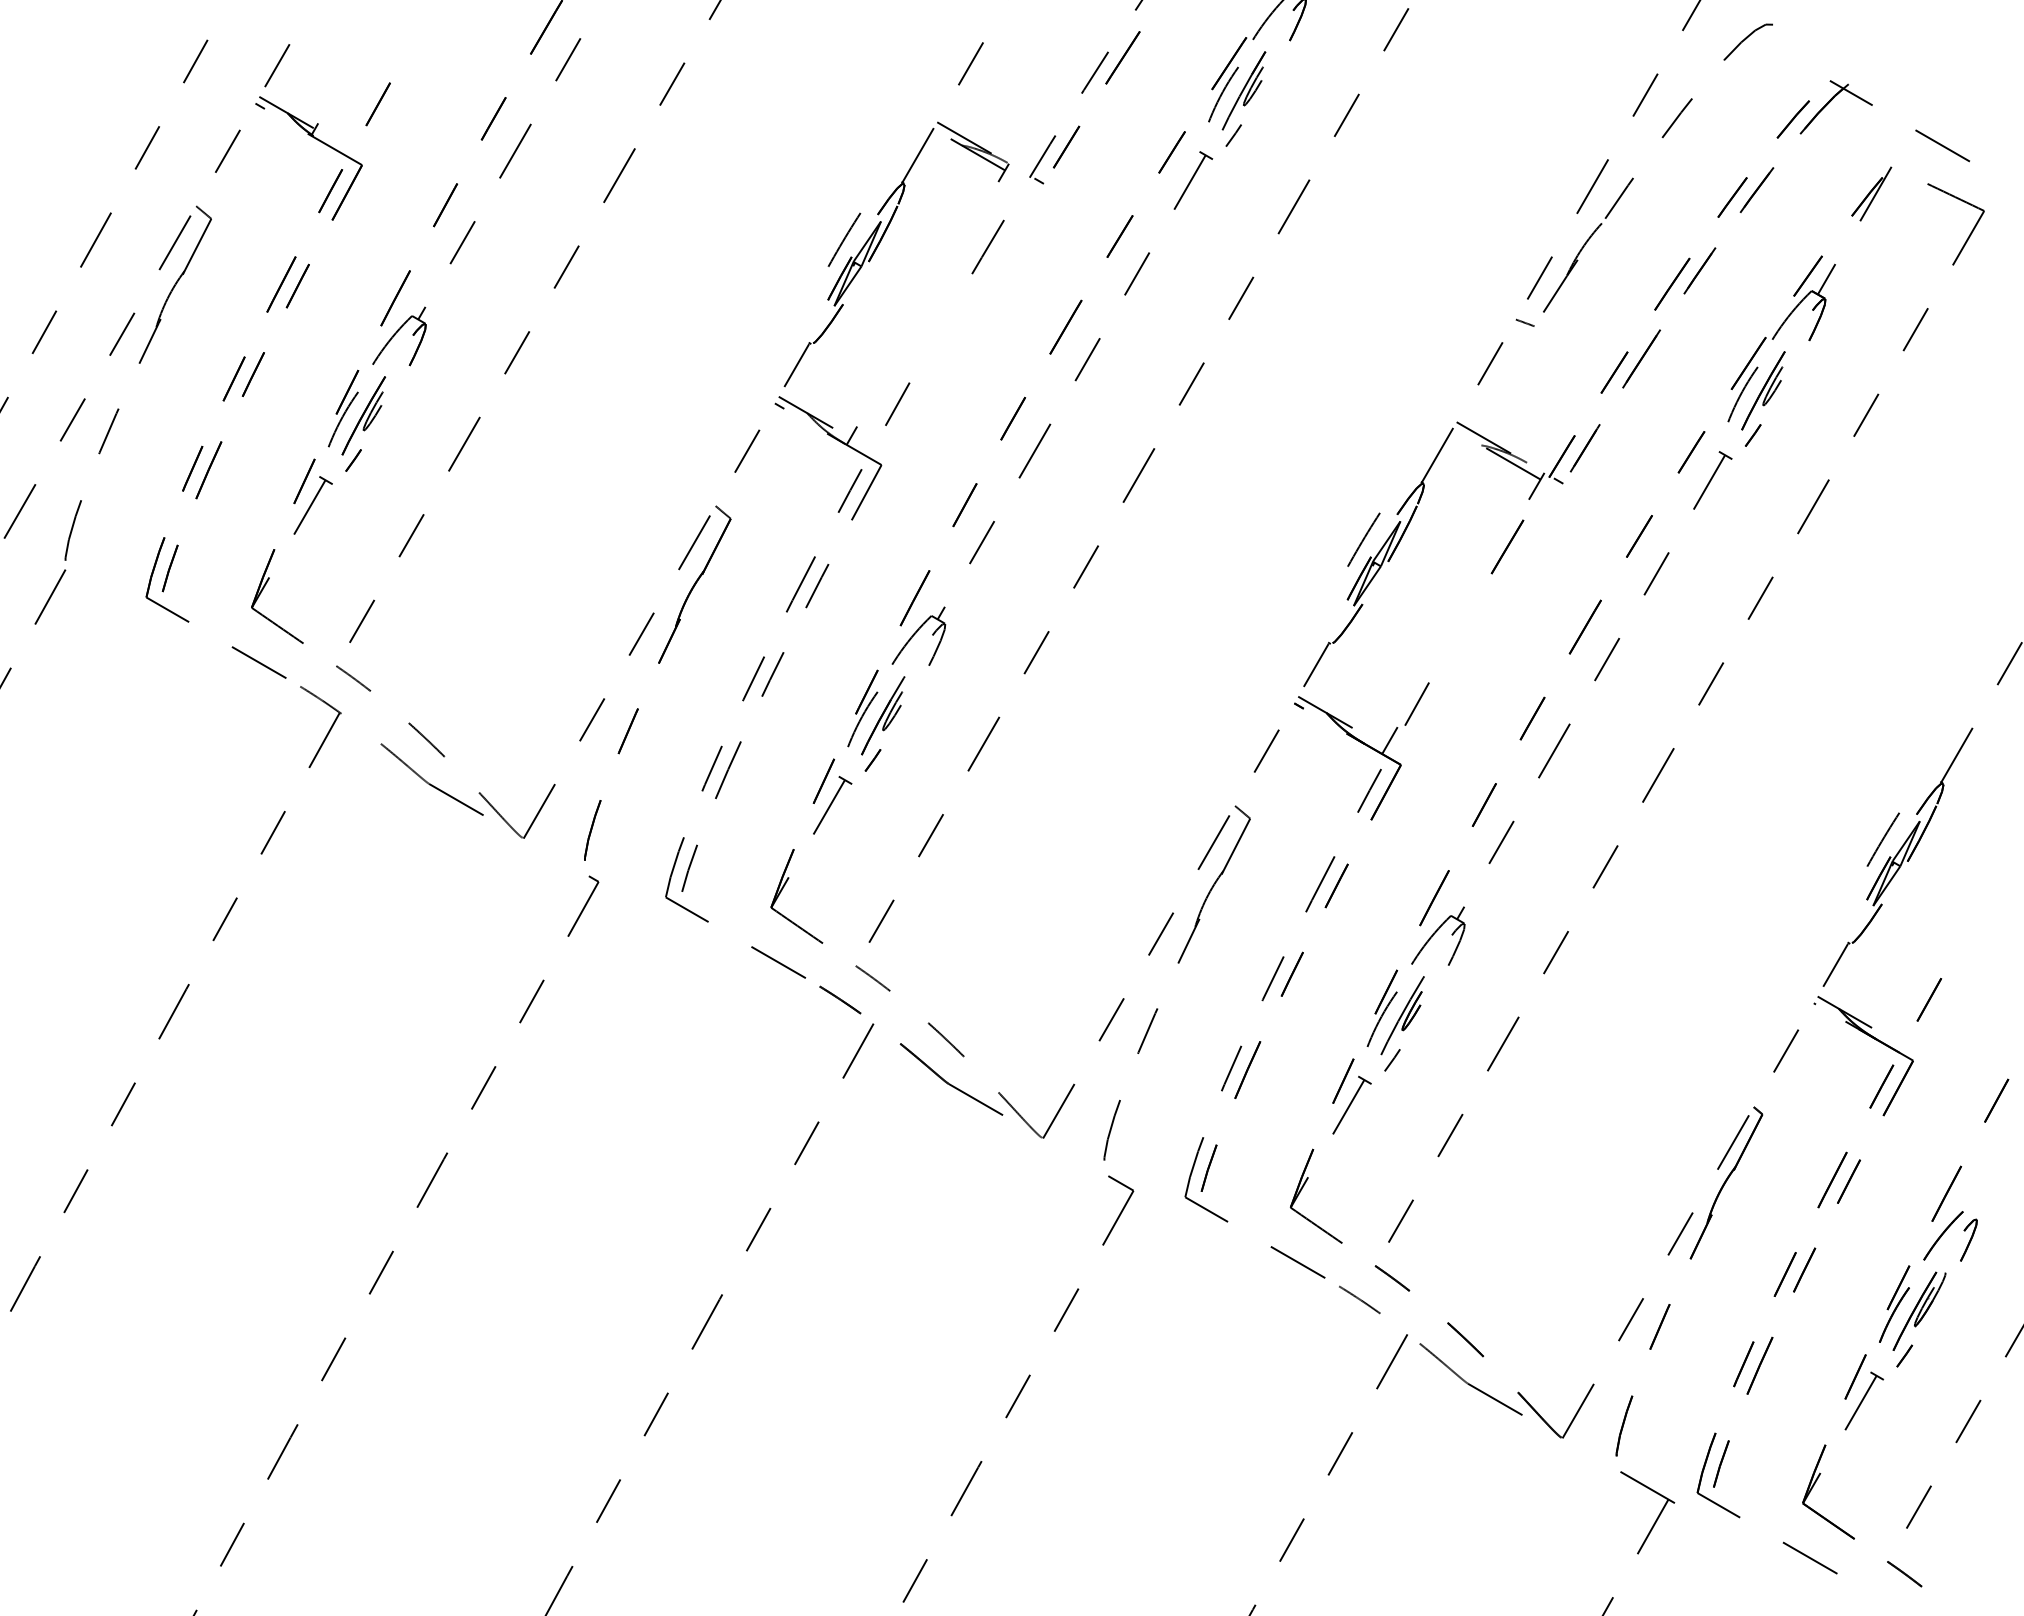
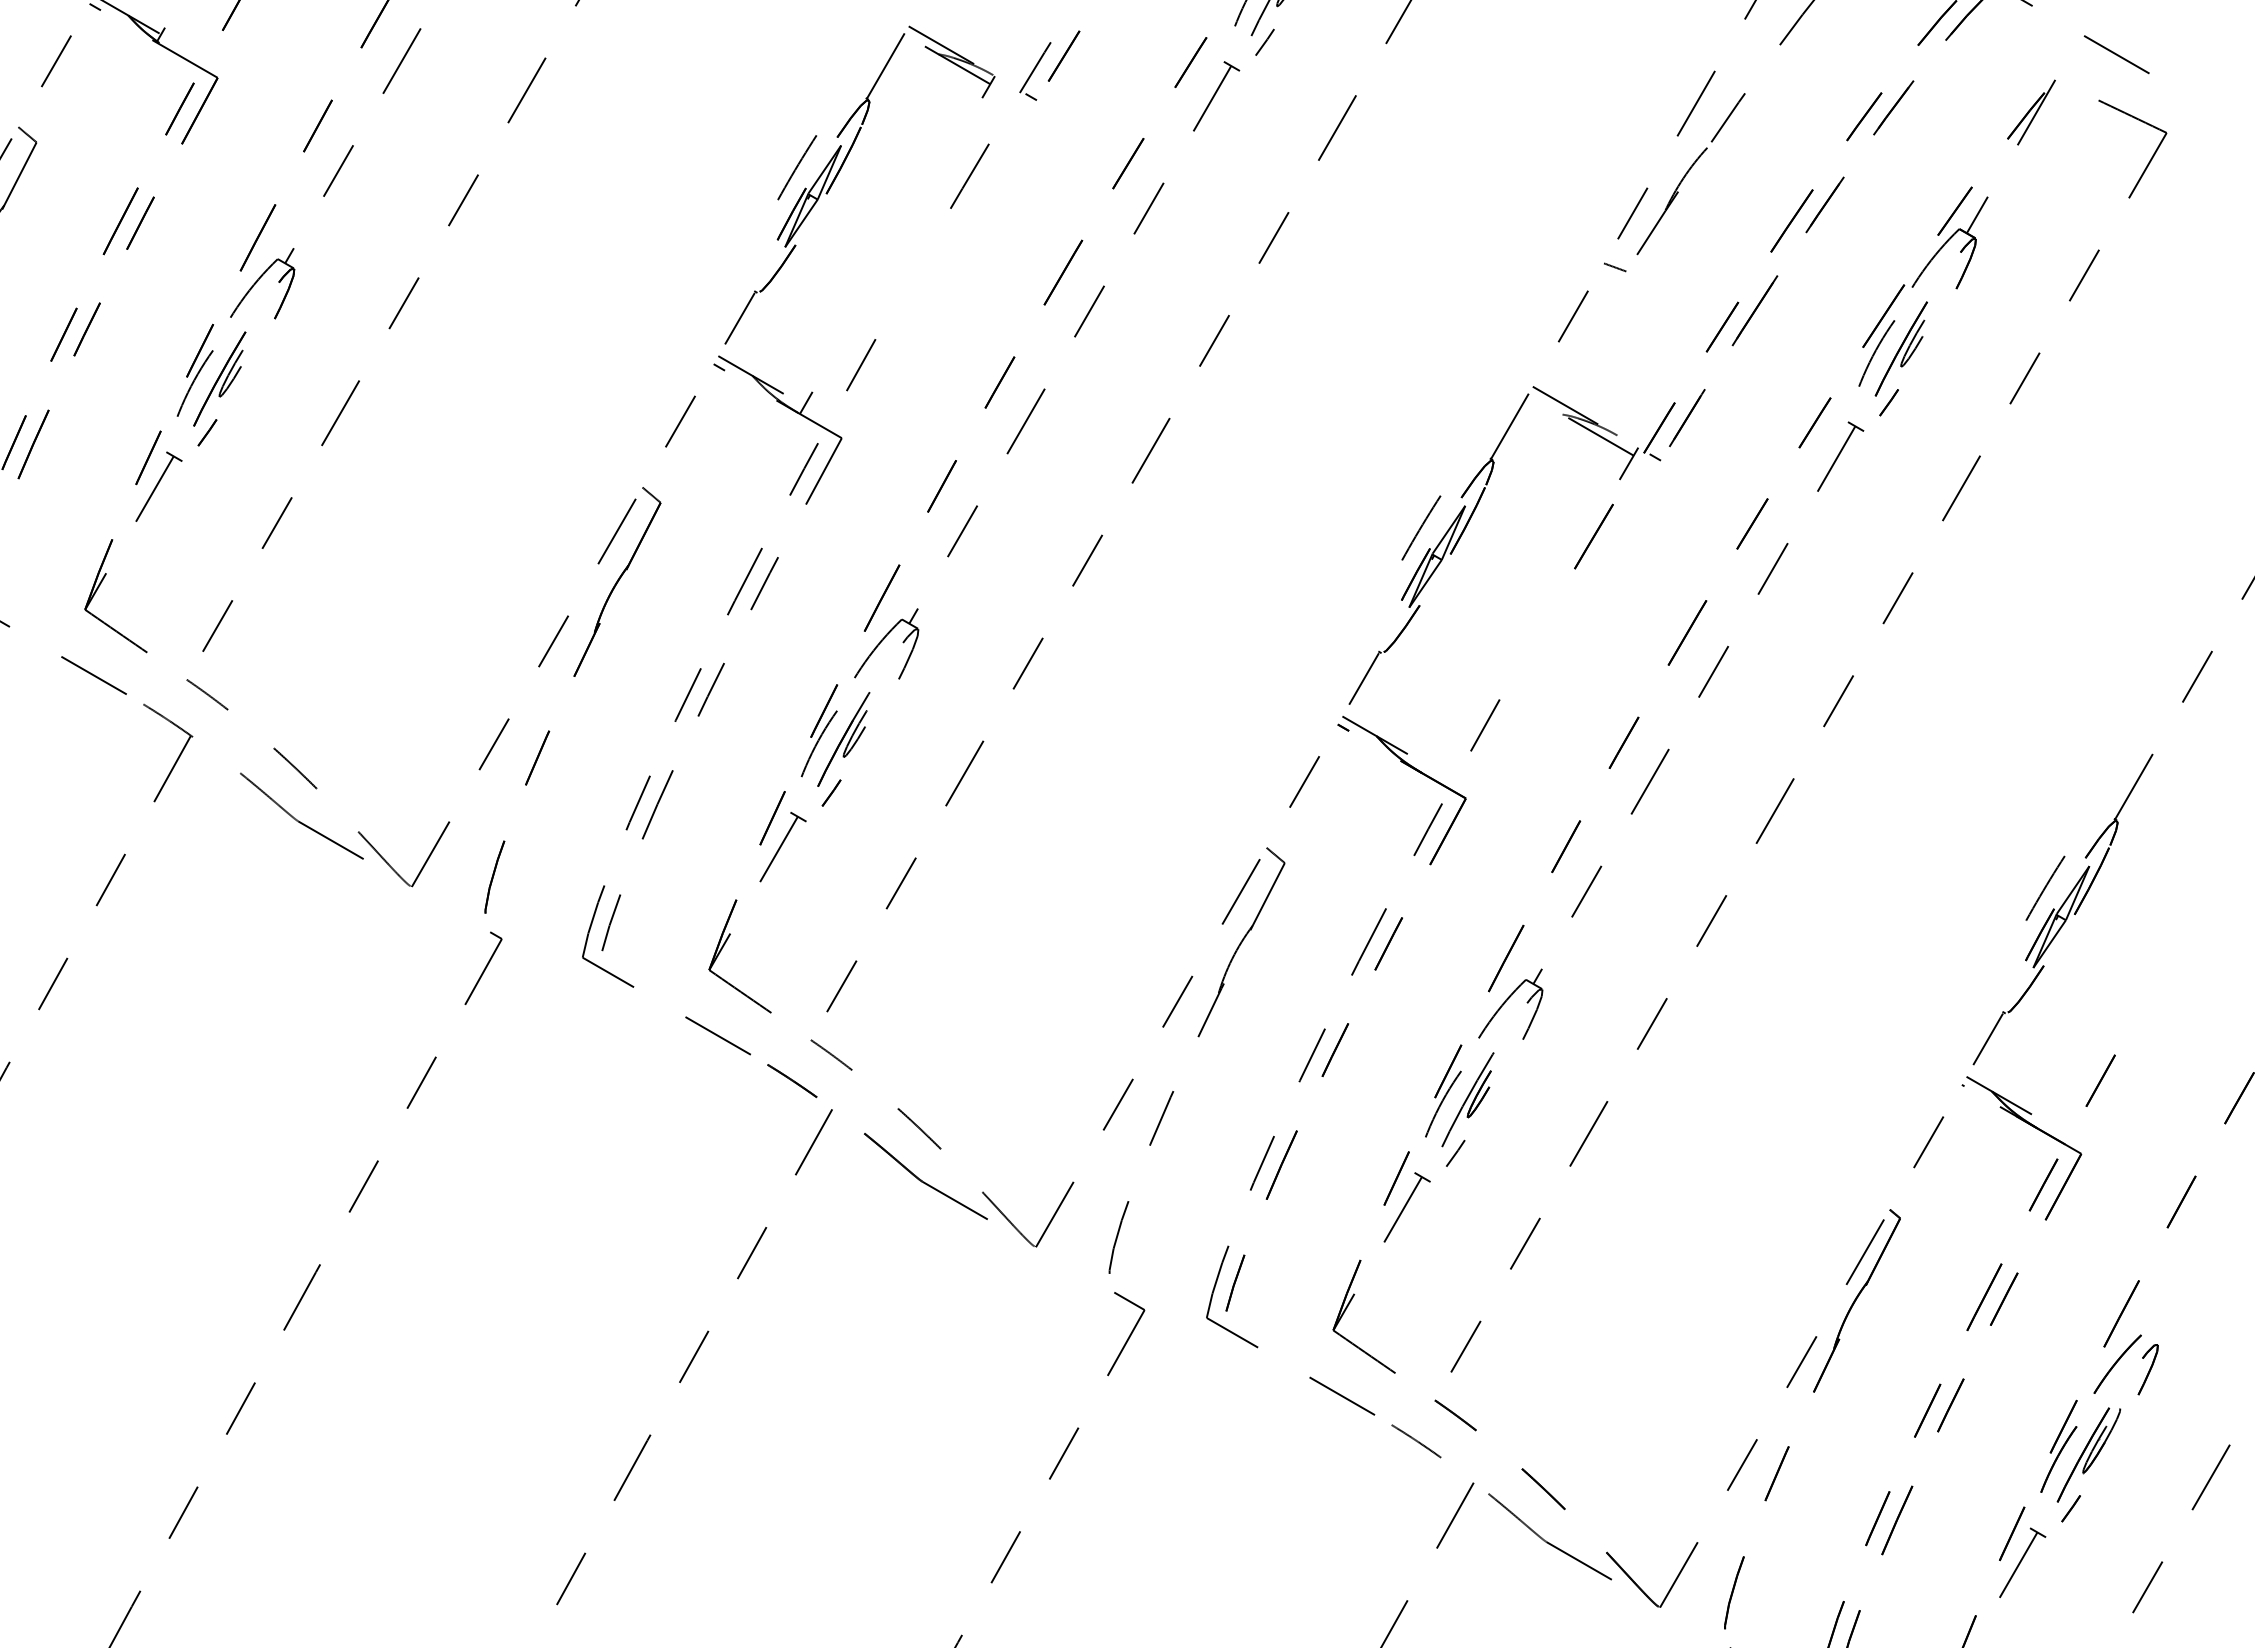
line: (1389, 740) -> (1452, 769), removed

